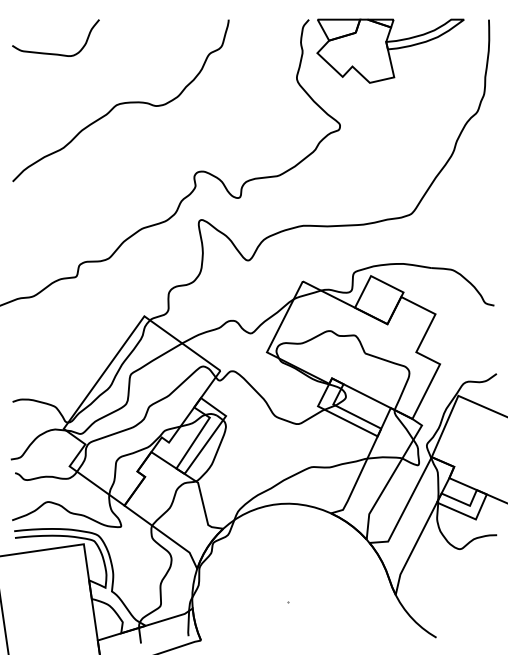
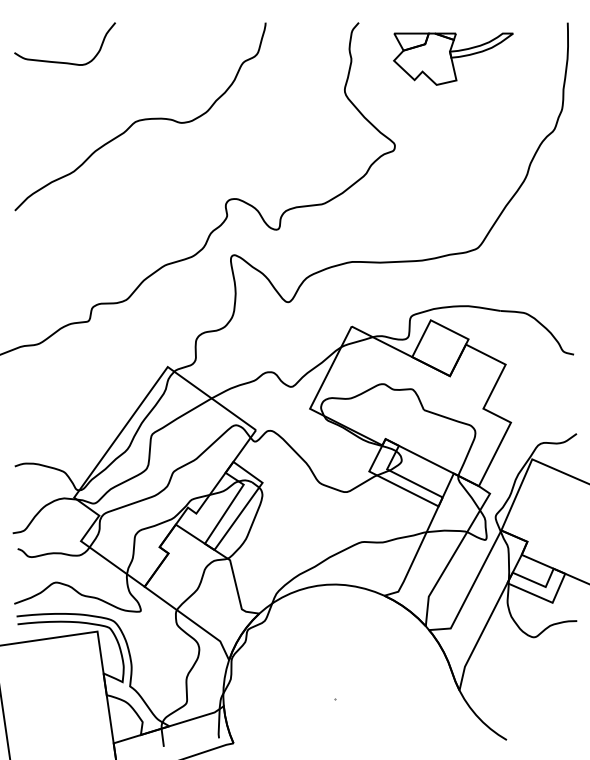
part: (390, 50) -> (453, 58), size x0.7

